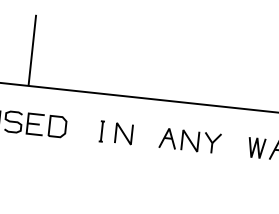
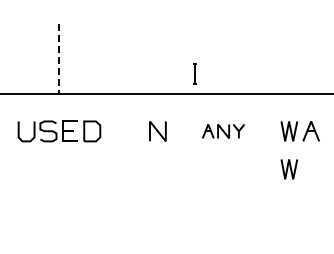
line: (32, 50) -> (59, 59), solid -> dashed
part: (101, 130) -> (194, 73), moved
part: (190, 141) -> (223, 131), size x0.7
line: (251, 186) -> (288, 169), added

